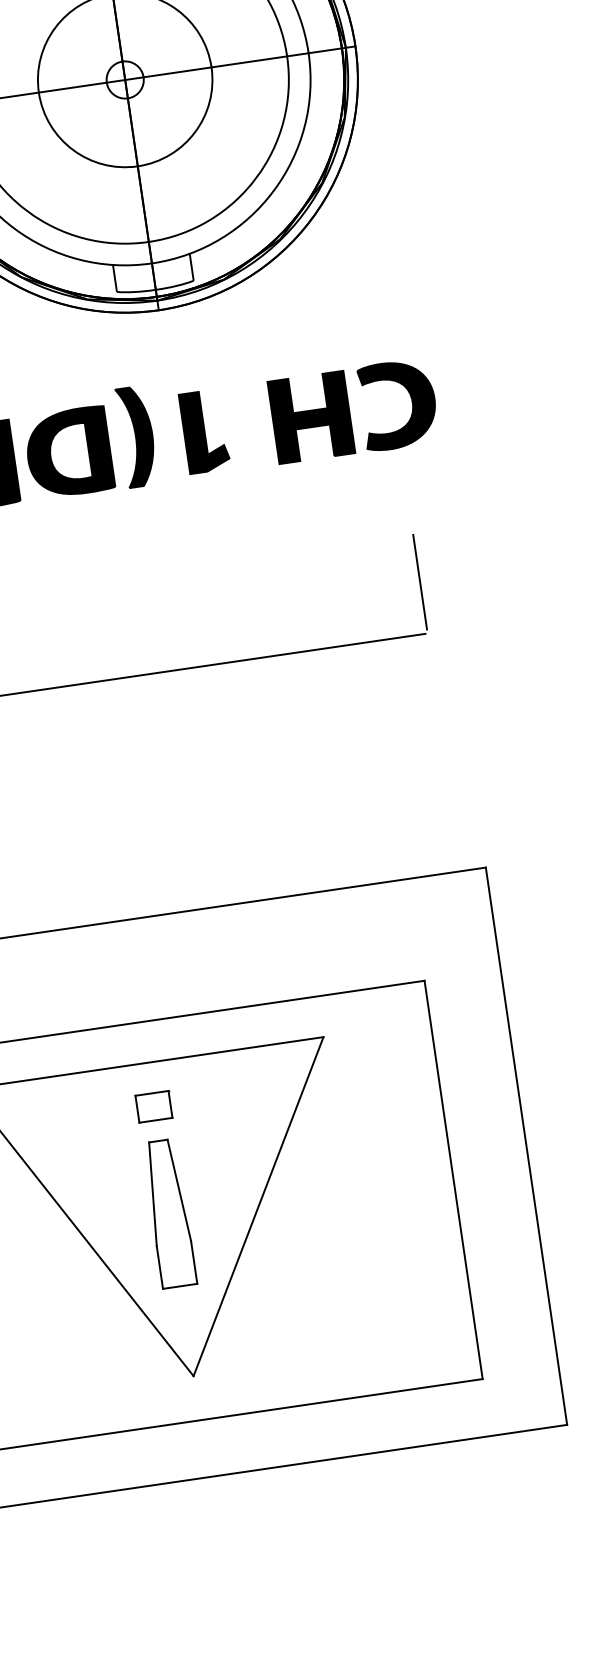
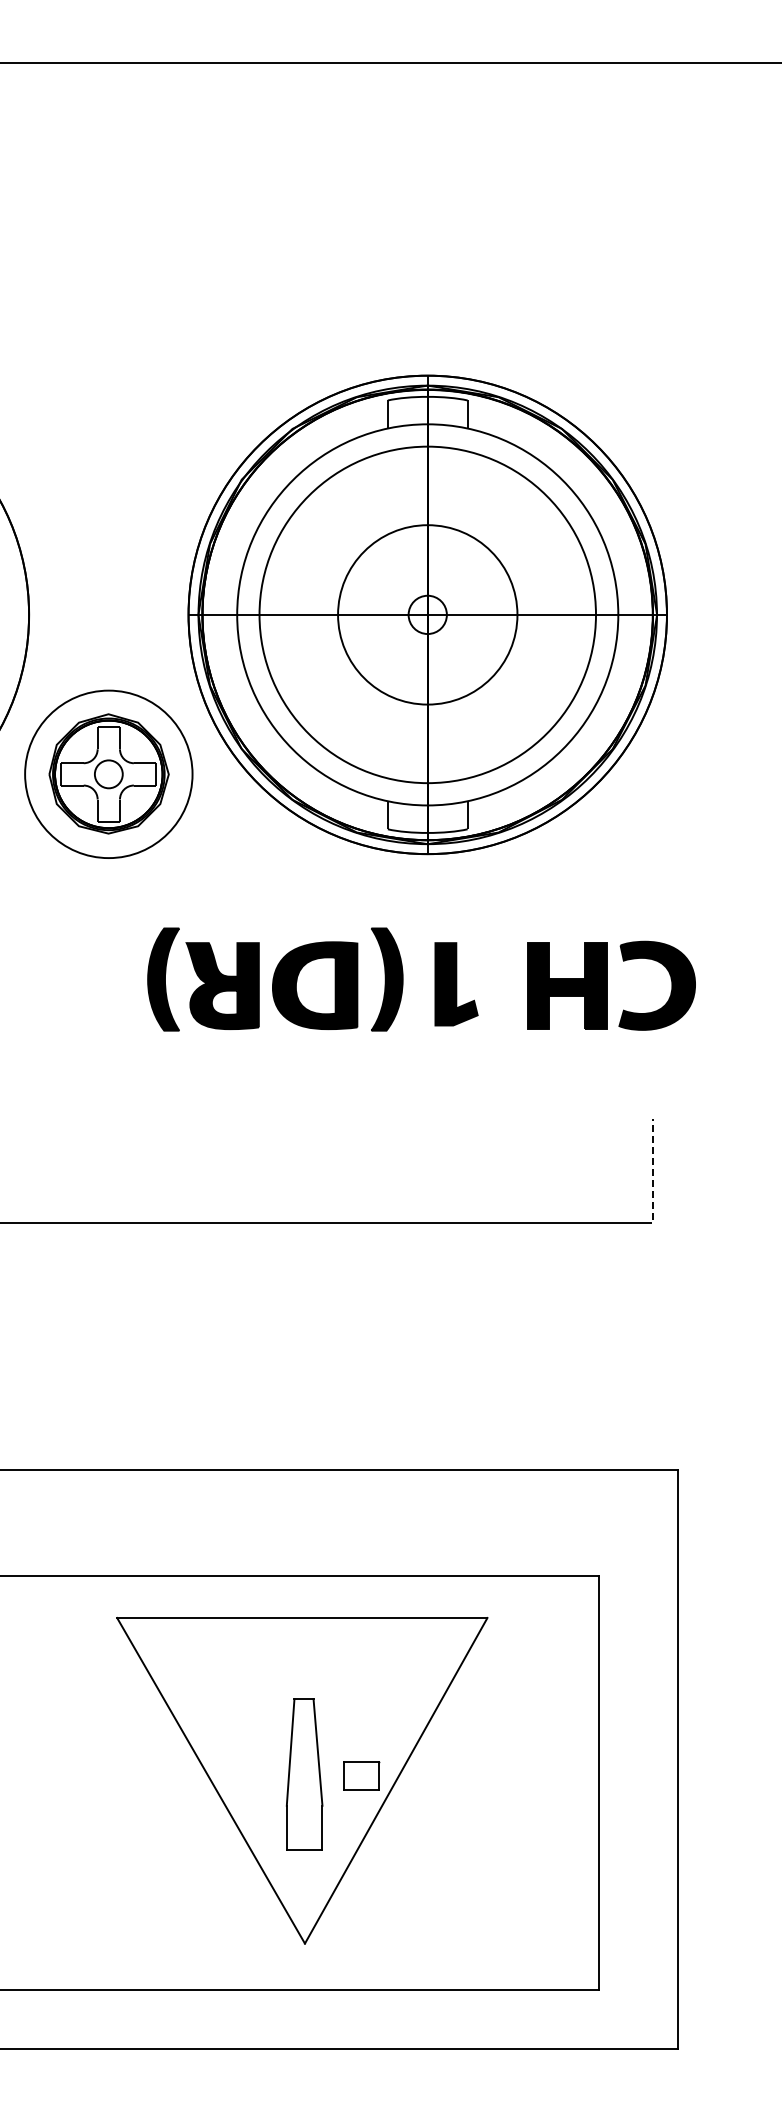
line: (420, 582) -> (653, 1169), solid -> dashed
part: (153, 1106) -> (361, 1775), moved

